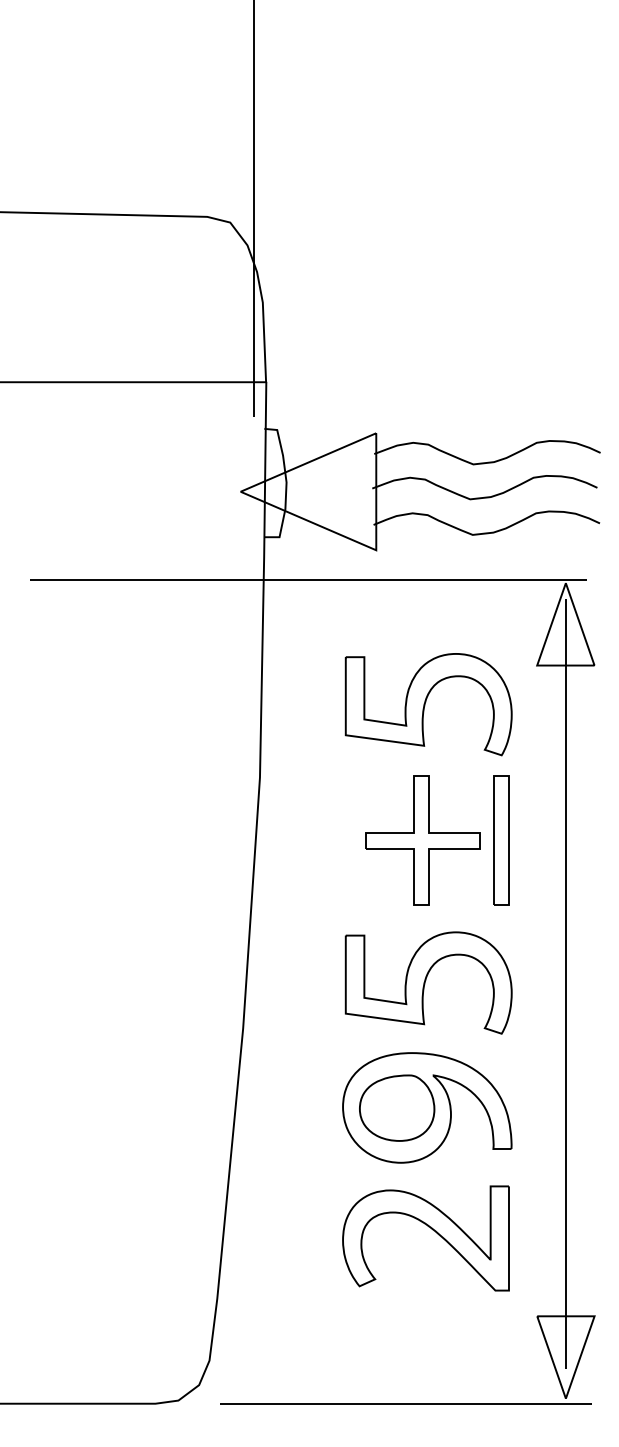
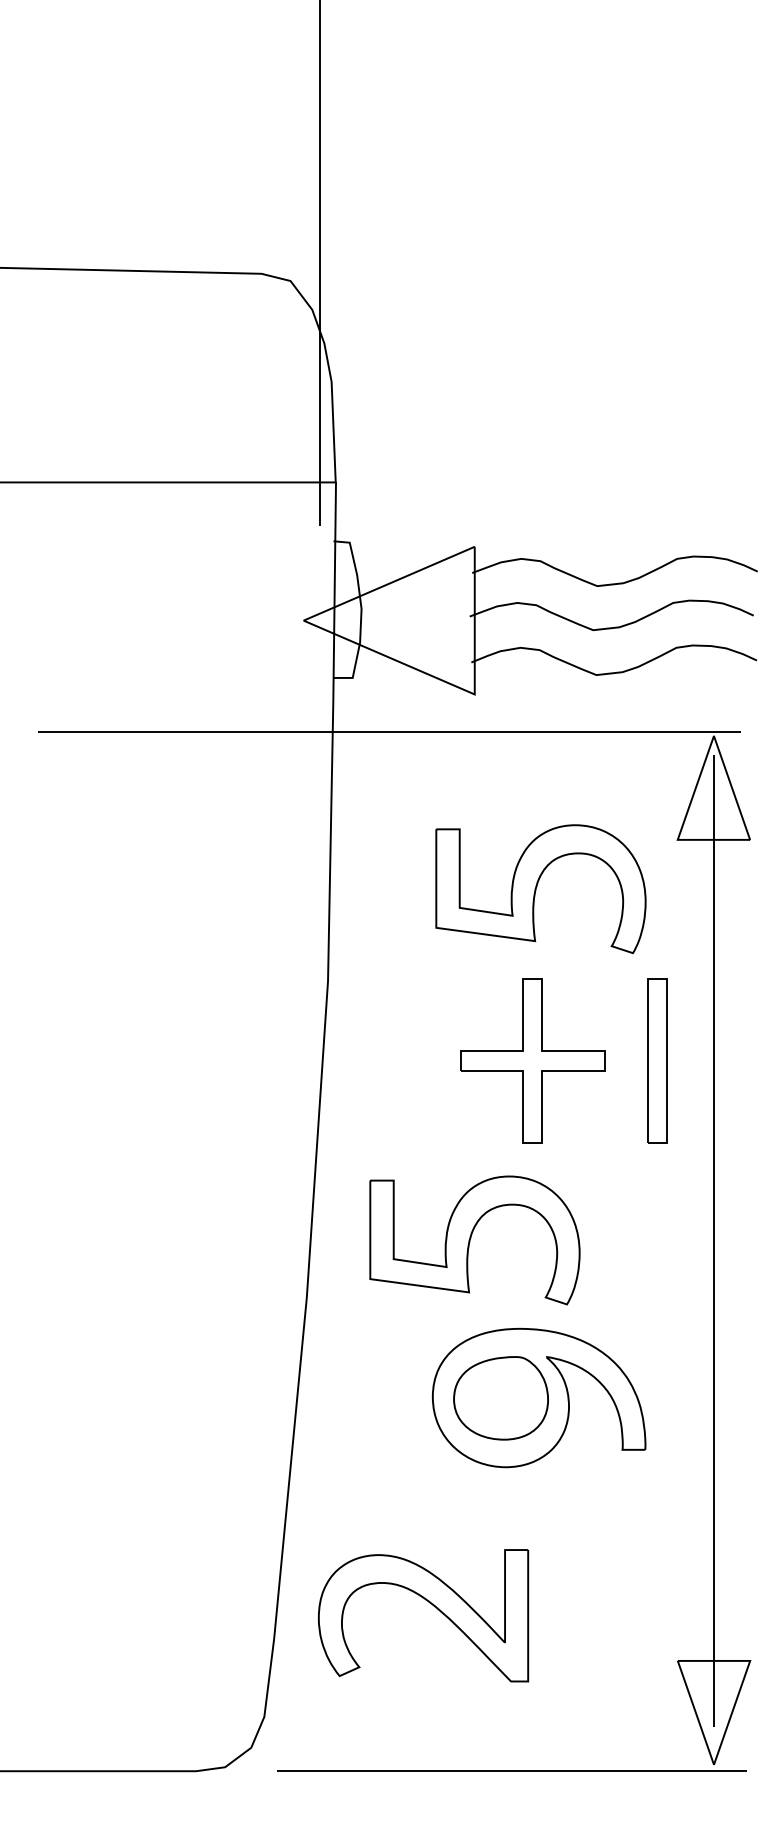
part: (501, 840) -> (657, 1060), moved
part: (428, 983) -> (474, 1240), moved
part: (430, 1228) -> (429, 1603), moved

